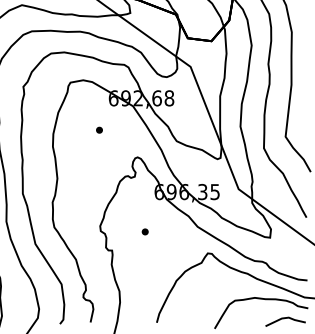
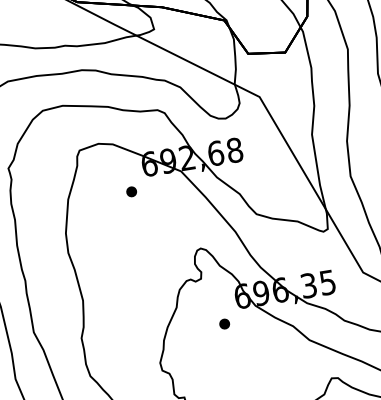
part: (99, 129) -> (131, 190), moved
part: (144, 231) -> (223, 323), moved

